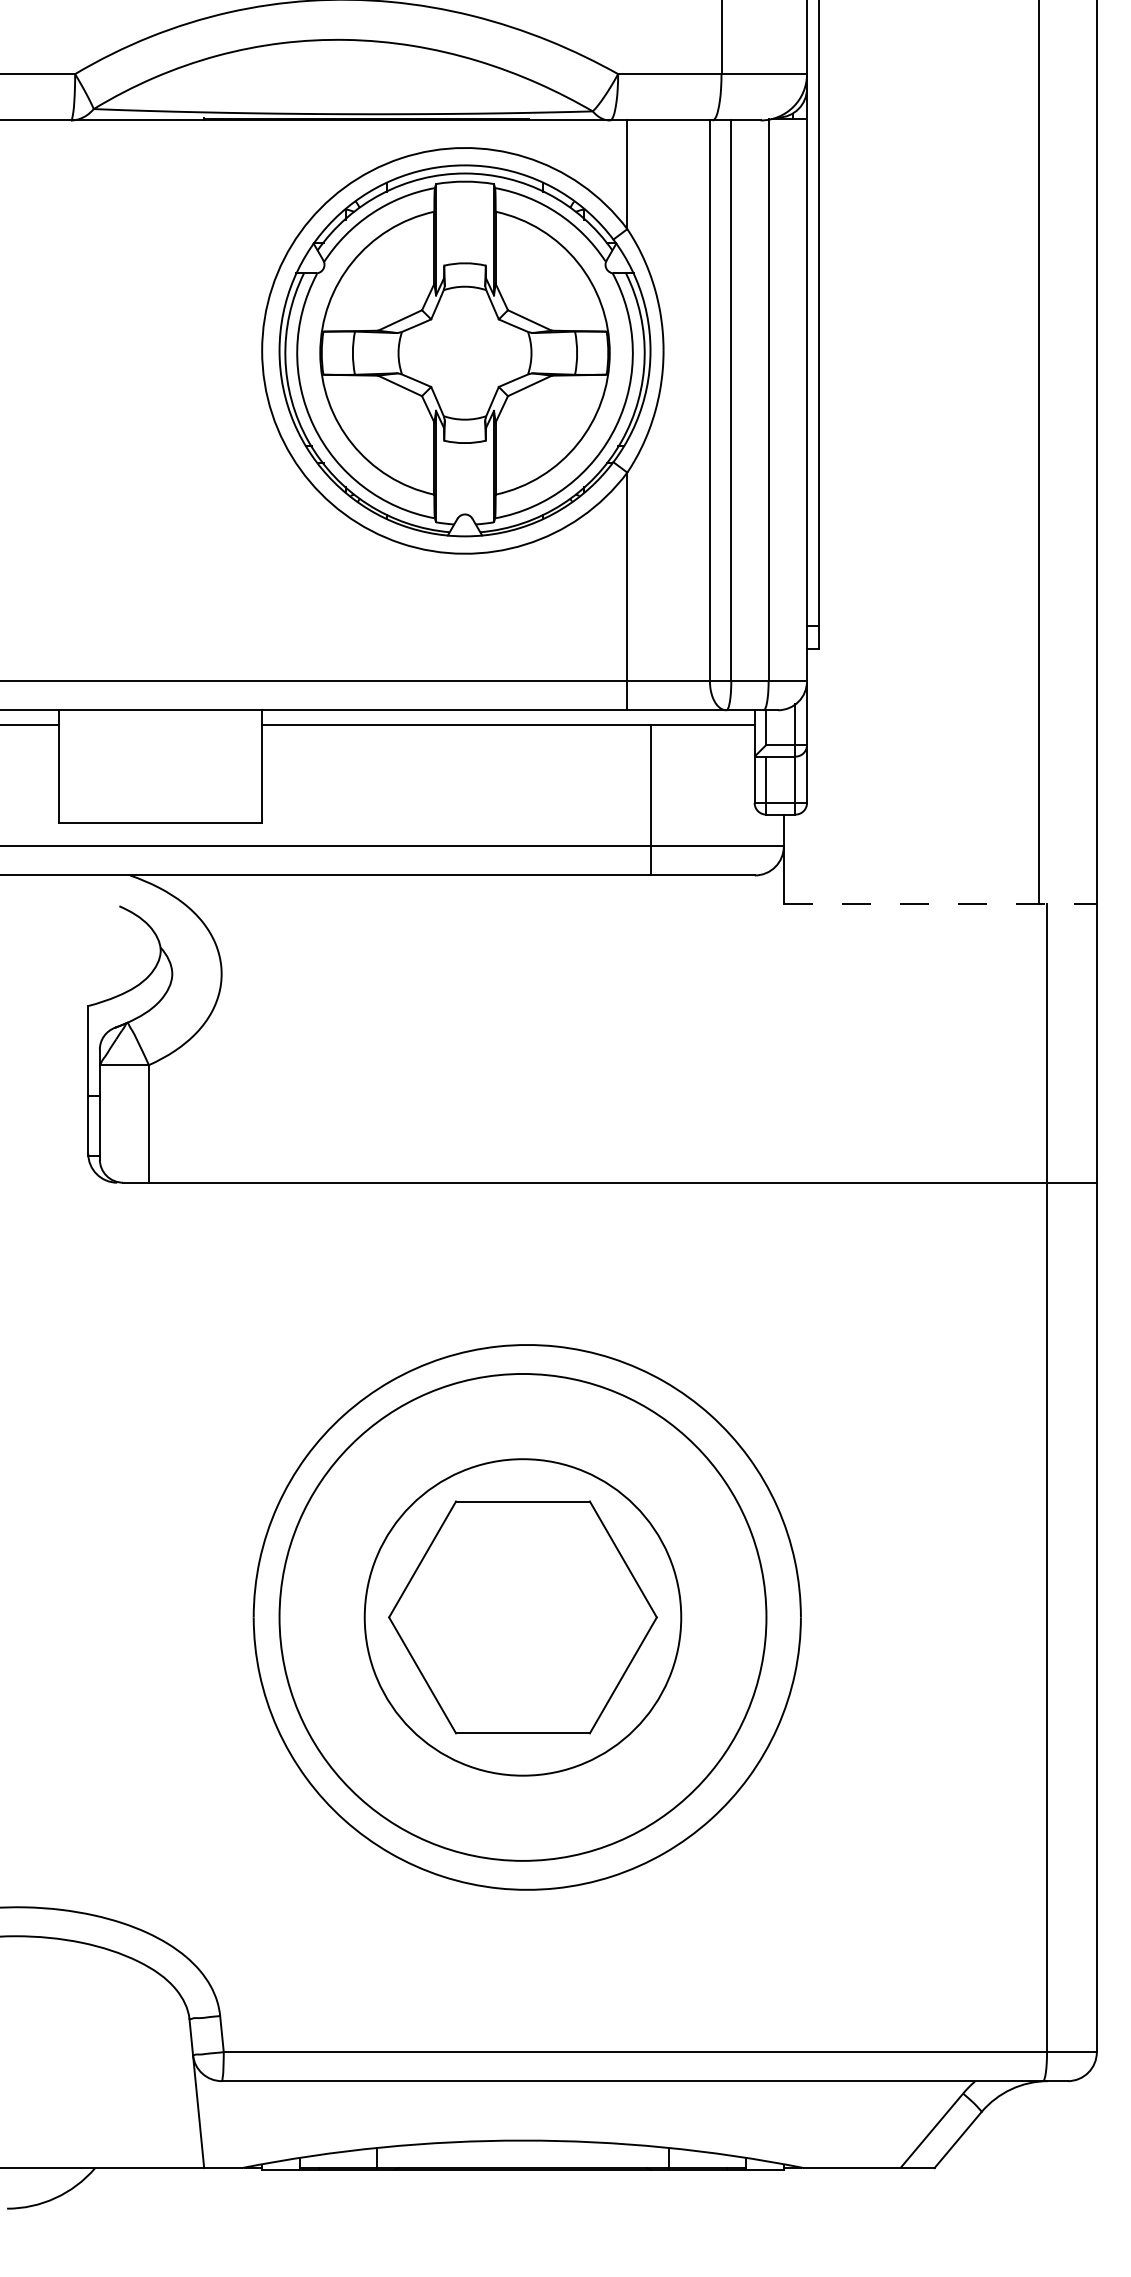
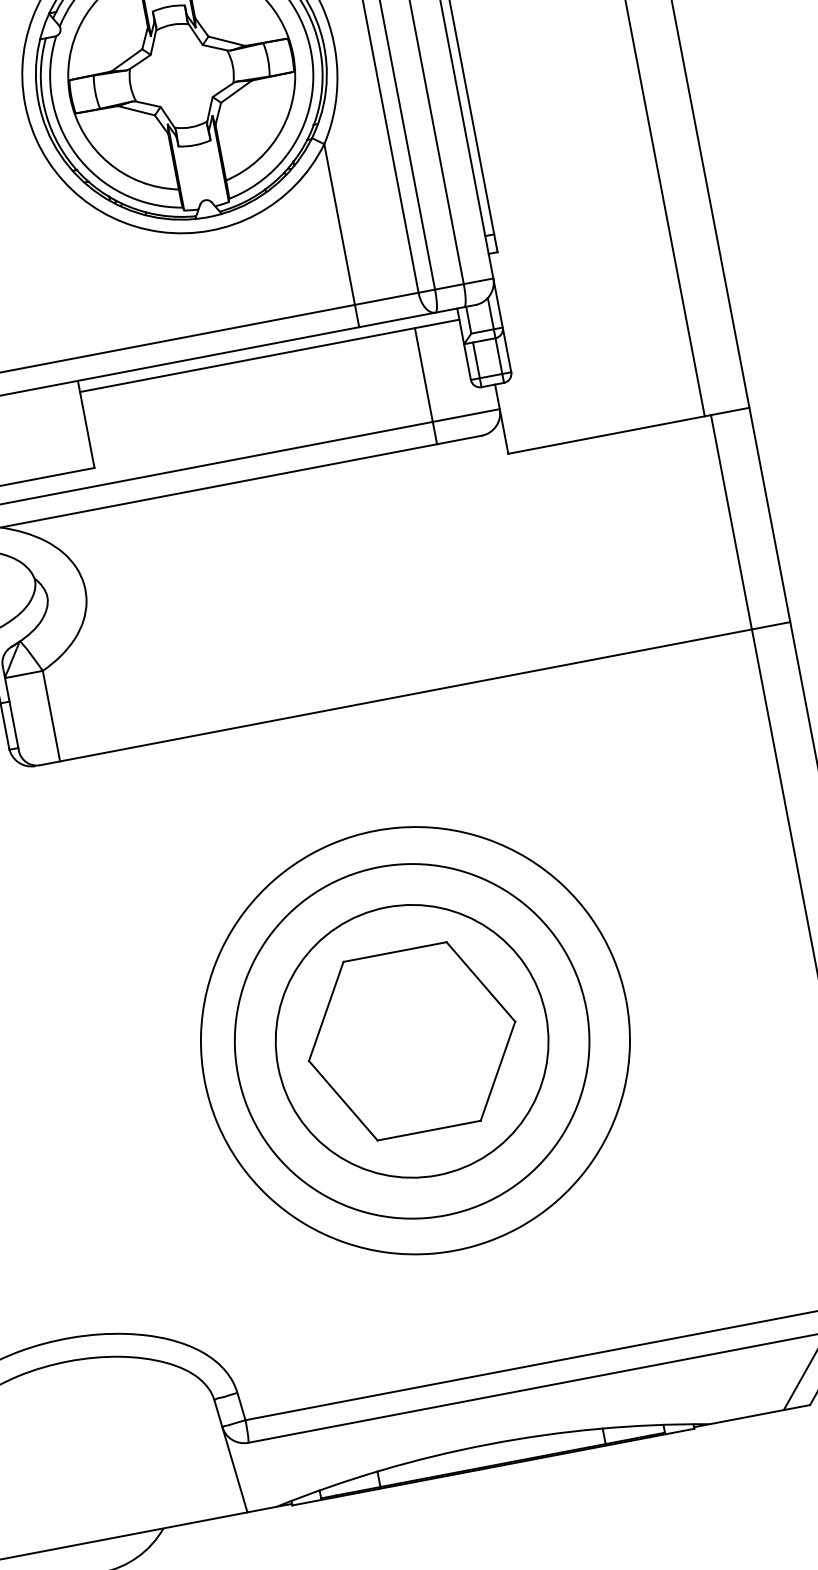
line: (650, 799) -> (425, 385), moved
line: (940, 904) -> (628, 430), dashed -> solid
circle: (522, 1617) -> (411, 1041), size x0.71
circle: (522, 1617) -> (411, 1041), size x1.43

